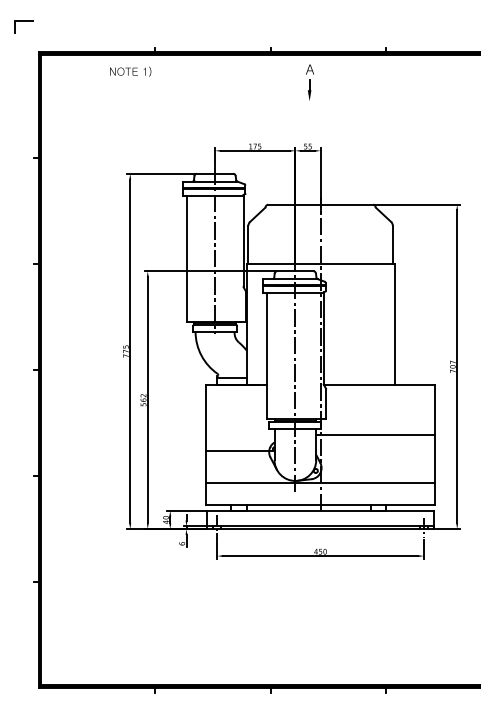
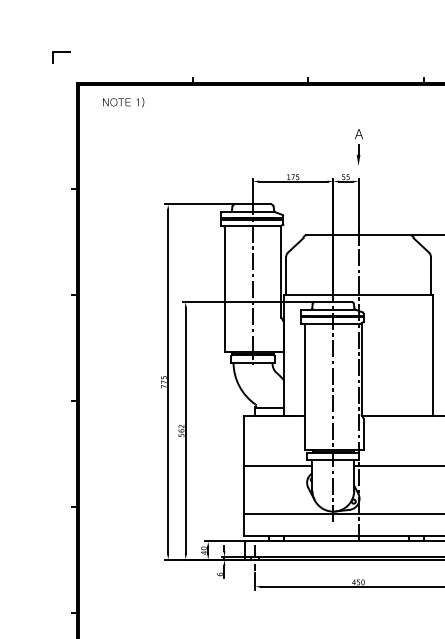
text: (130, 71) -> (123, 102), moved
part: (309, 82) -> (358, 147), moved
line: (239, 451) -> (277, 466), moved

